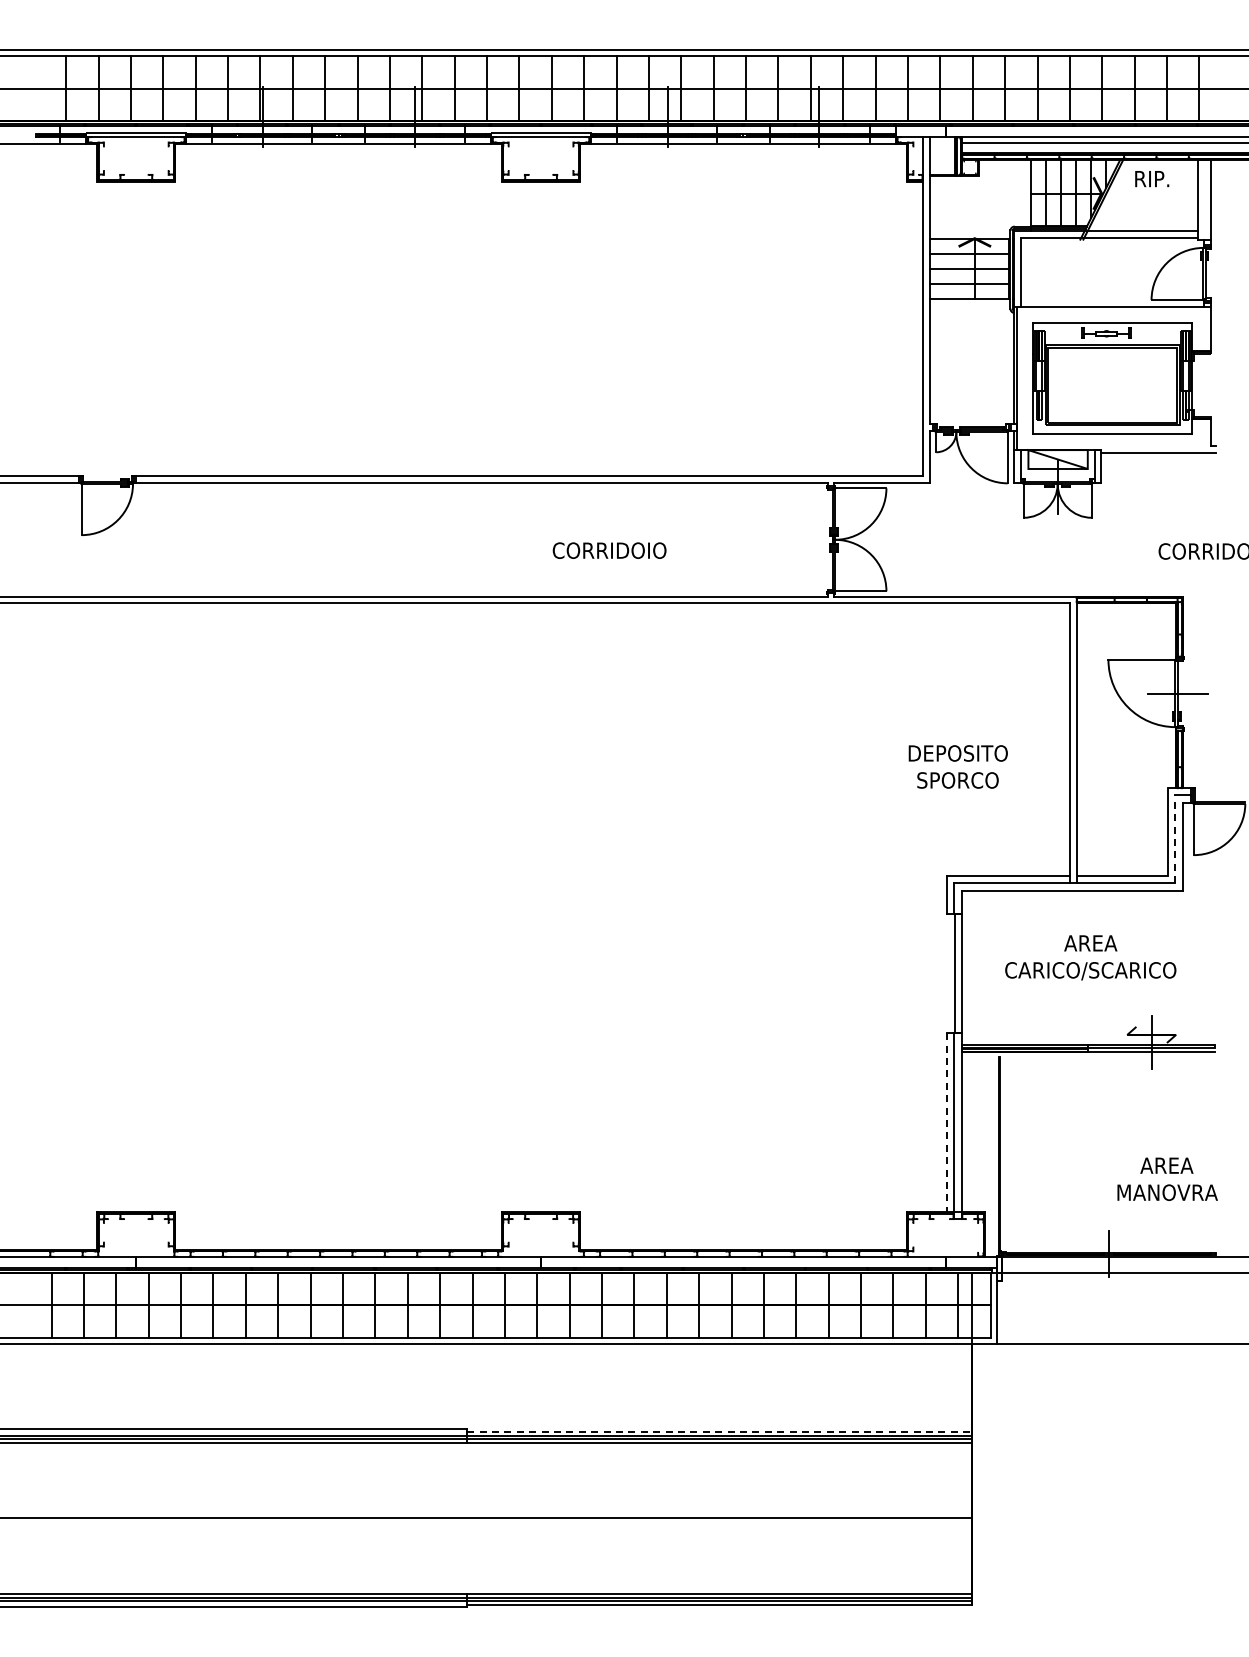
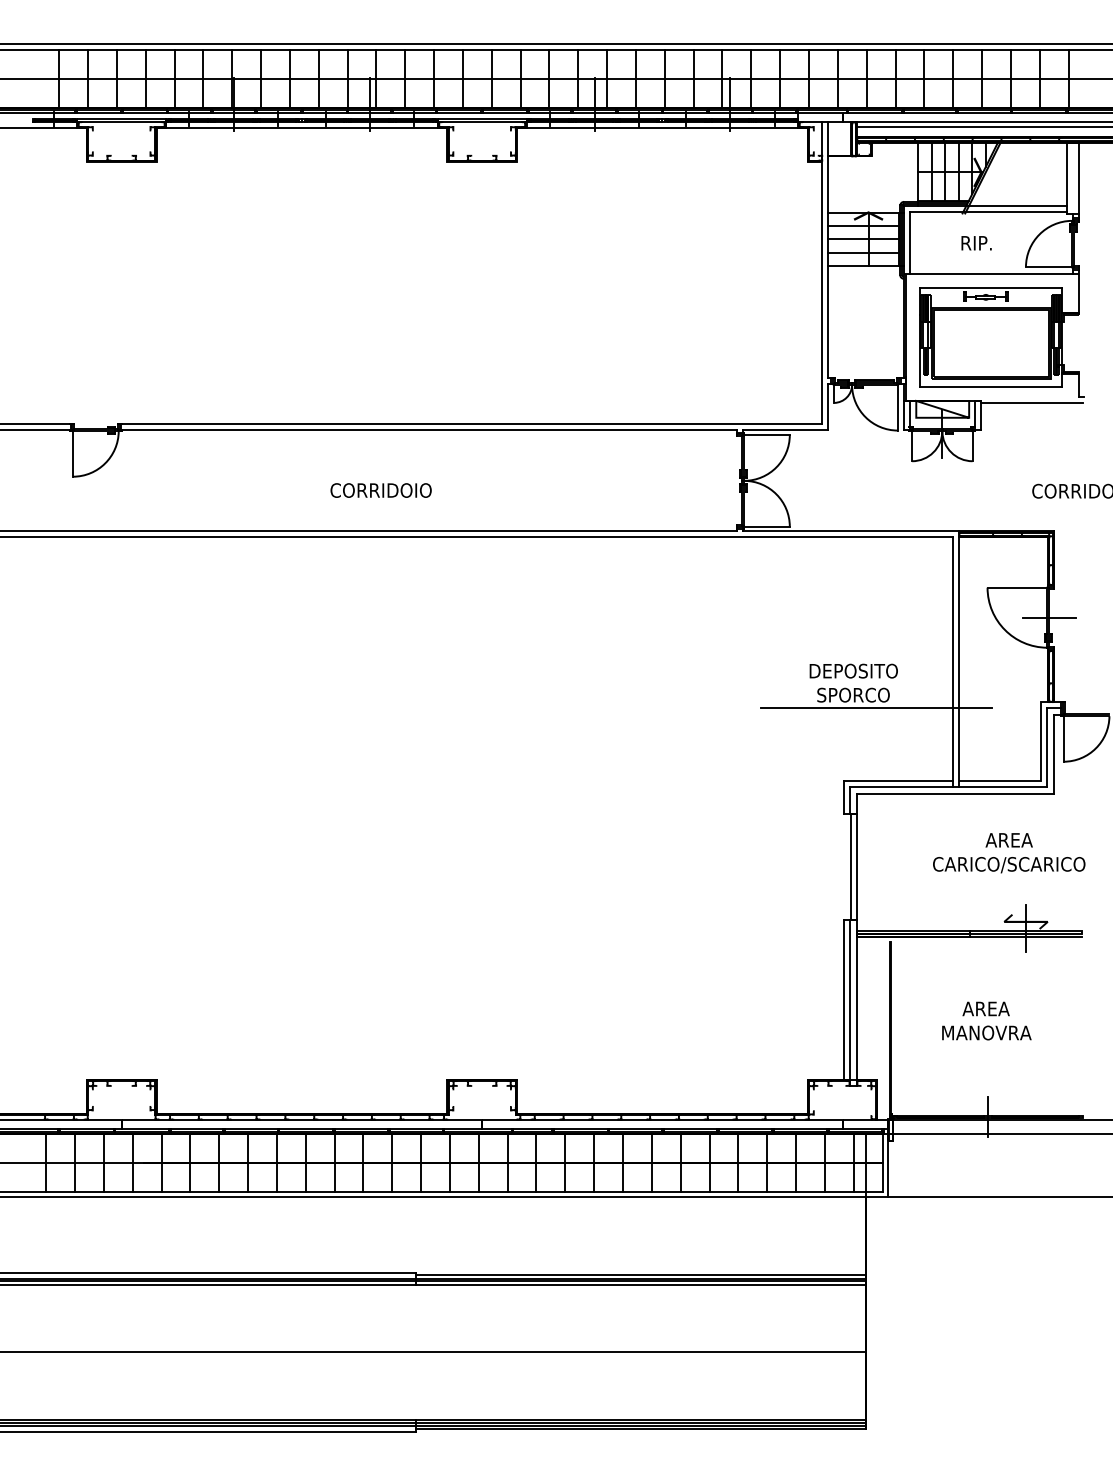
text: (1152, 179) -> (976, 243), moved
text: (609, 550) -> (381, 490), moved
line: (983, 794) -> (876, 707), added
line: (1175, 838) -> (1047, 746), dashed -> solid
text: (1090, 957) -> (1008, 852), moved
line: (947, 1122) -> (844, 999), dashed -> solid
text: (1167, 1178) -> (986, 1020), moved
line: (720, 1431) -> (642, 1275), dashed -> solid

